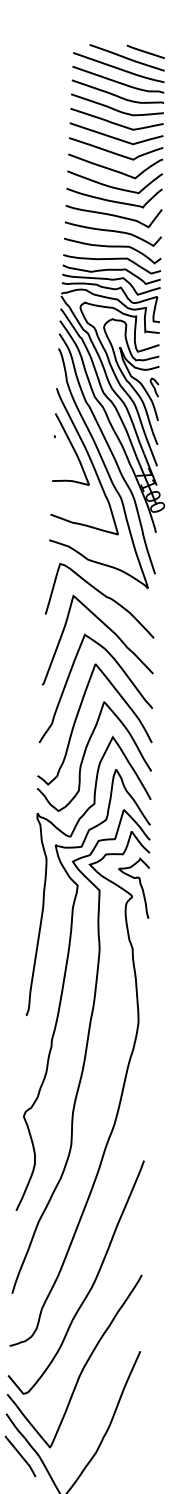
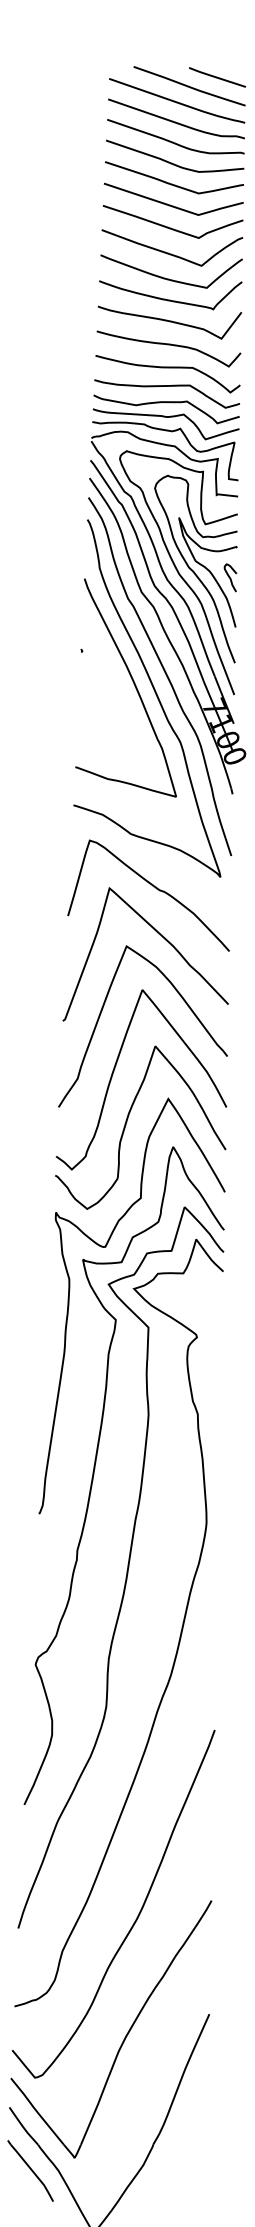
curve: (72, 448) -> (108, 668), removed
curve: (139, 884) -> (207, 1318), removed

